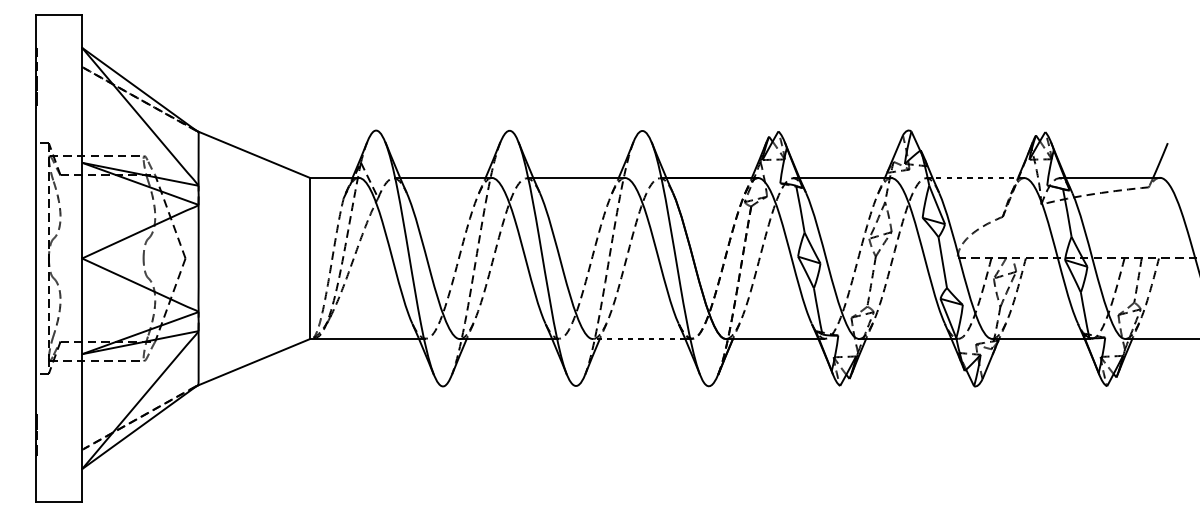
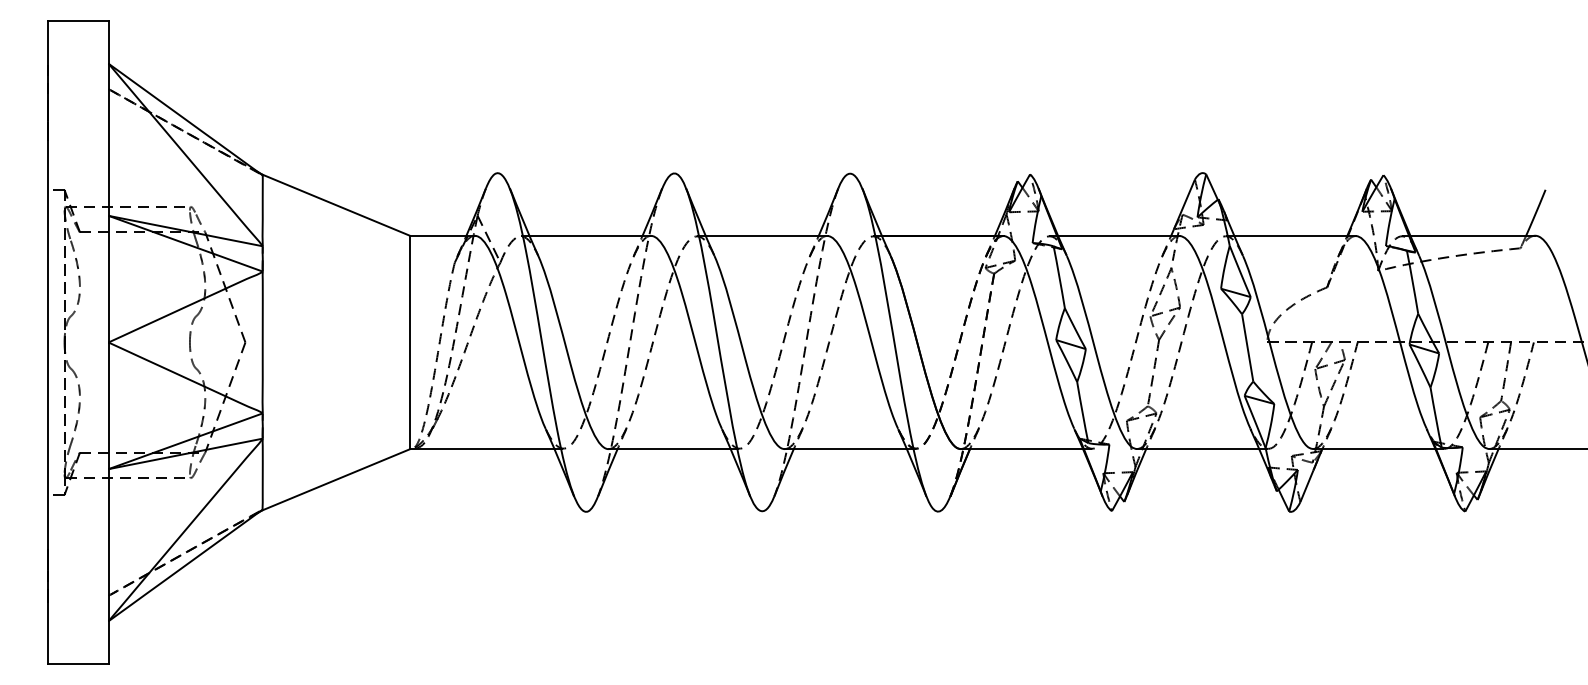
line: (978, 177) -> (1295, 235), dashed -> solid
line: (638, 339) -> (845, 449), dashed -> solid

